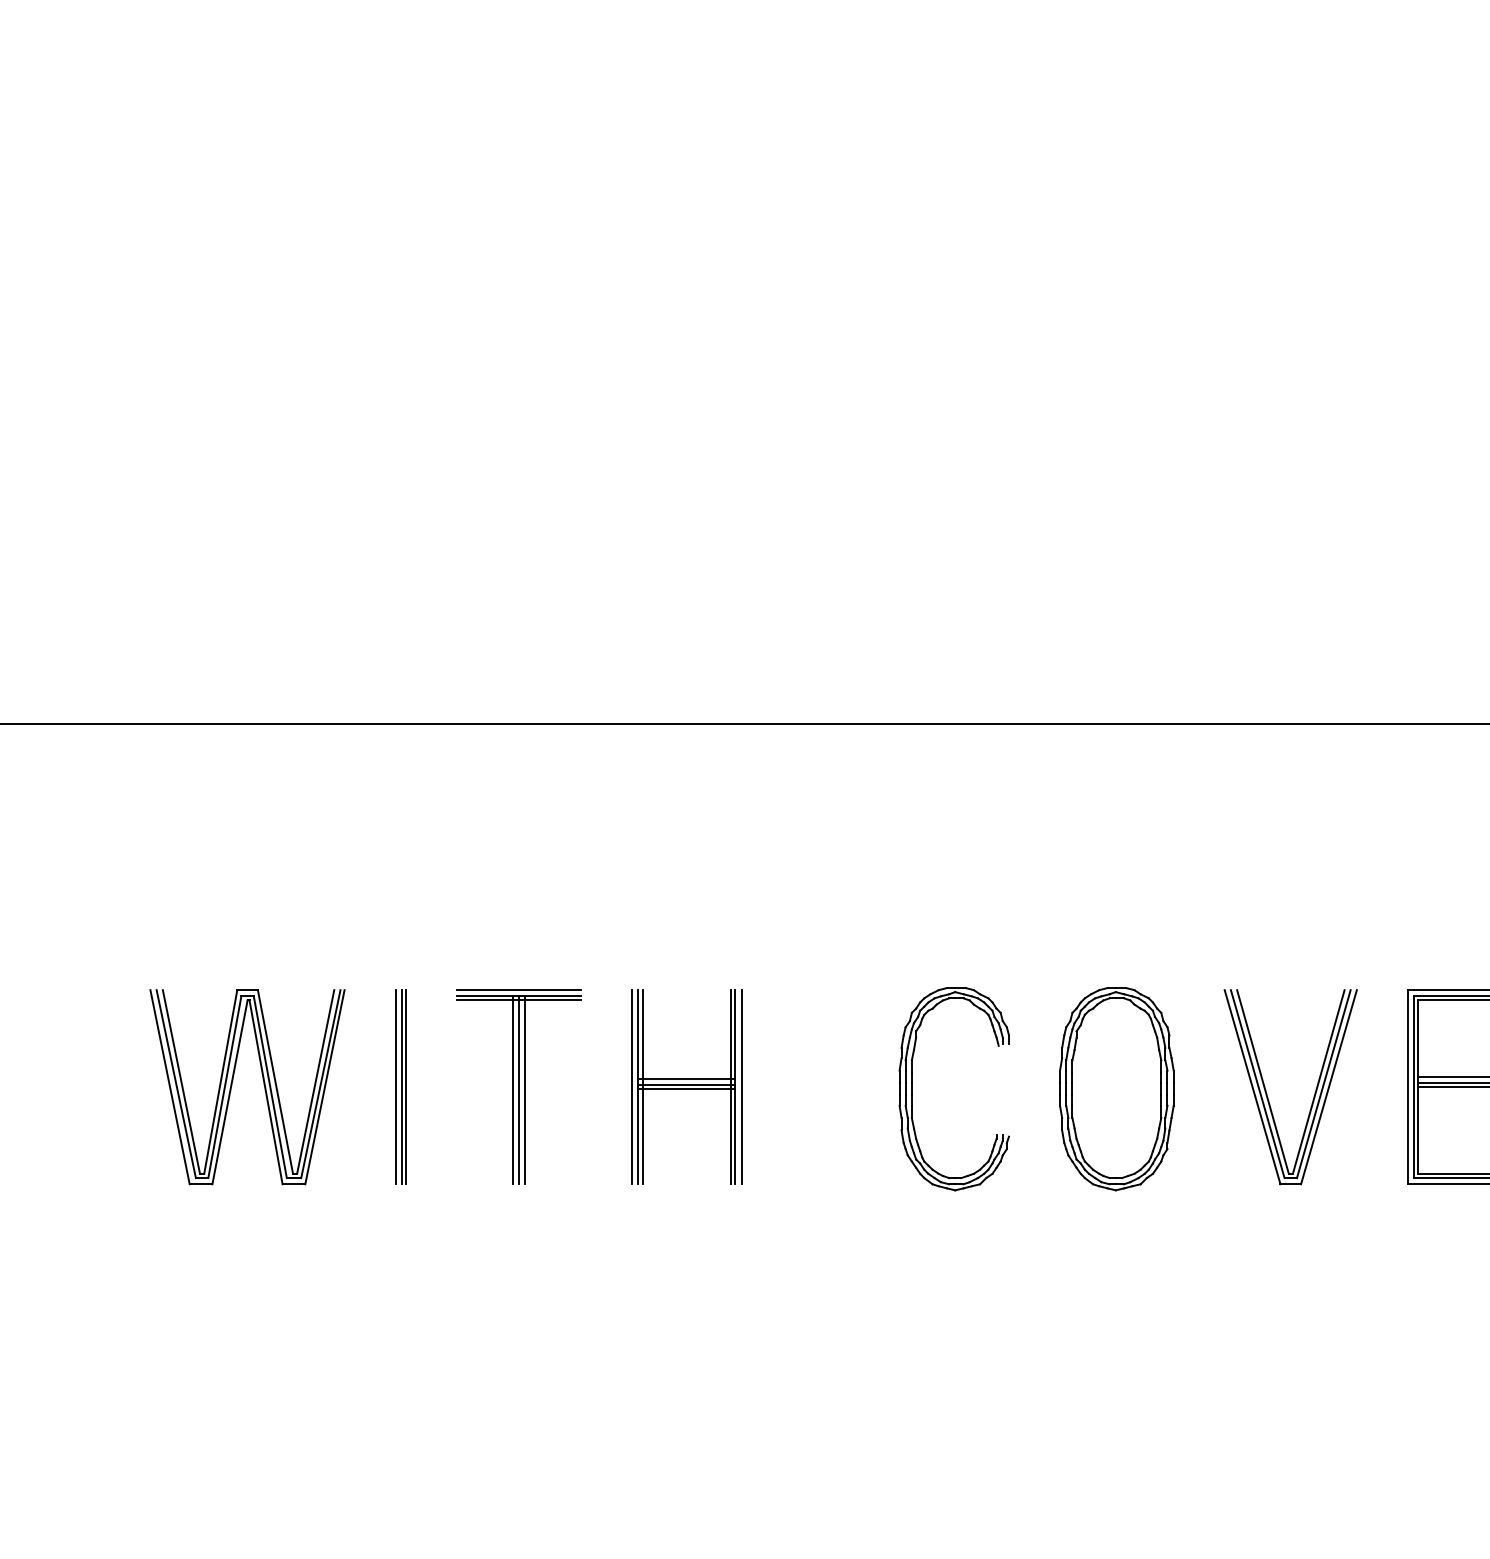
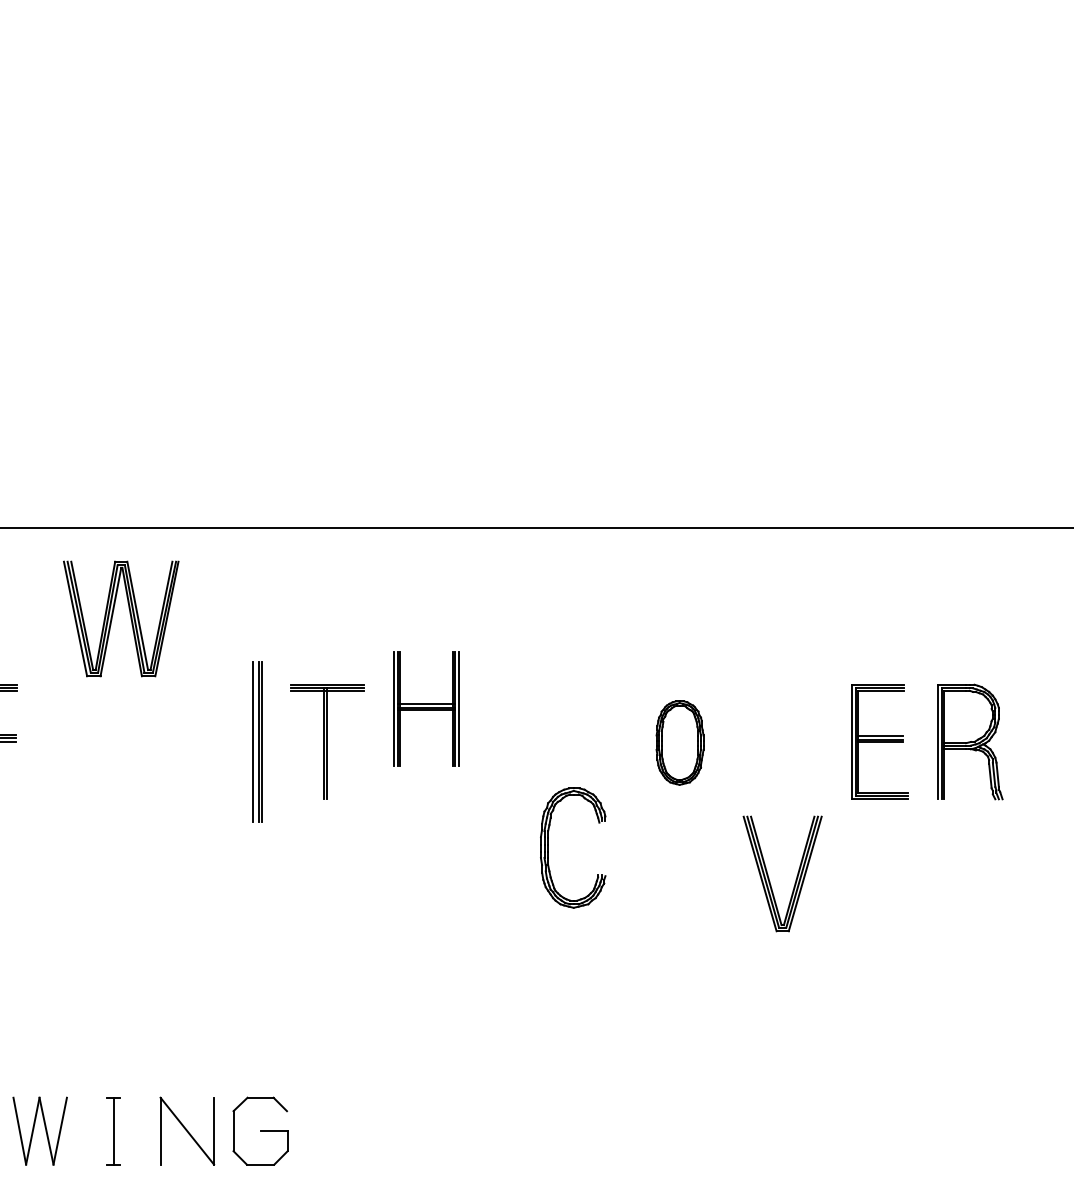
part: (234, 1081) -> (113, 615), moved
part: (400, 1086) -> (257, 741), size x1.4
part: (686, 1086) -> (426, 708), moved
part: (912, 1088) -> (548, 847), moved
part: (1115, 1088) -> (679, 742), size x0.7
line: (525, 1089) -> (331, 743), removed
part: (1268, 1093) -> (769, 877), moved

